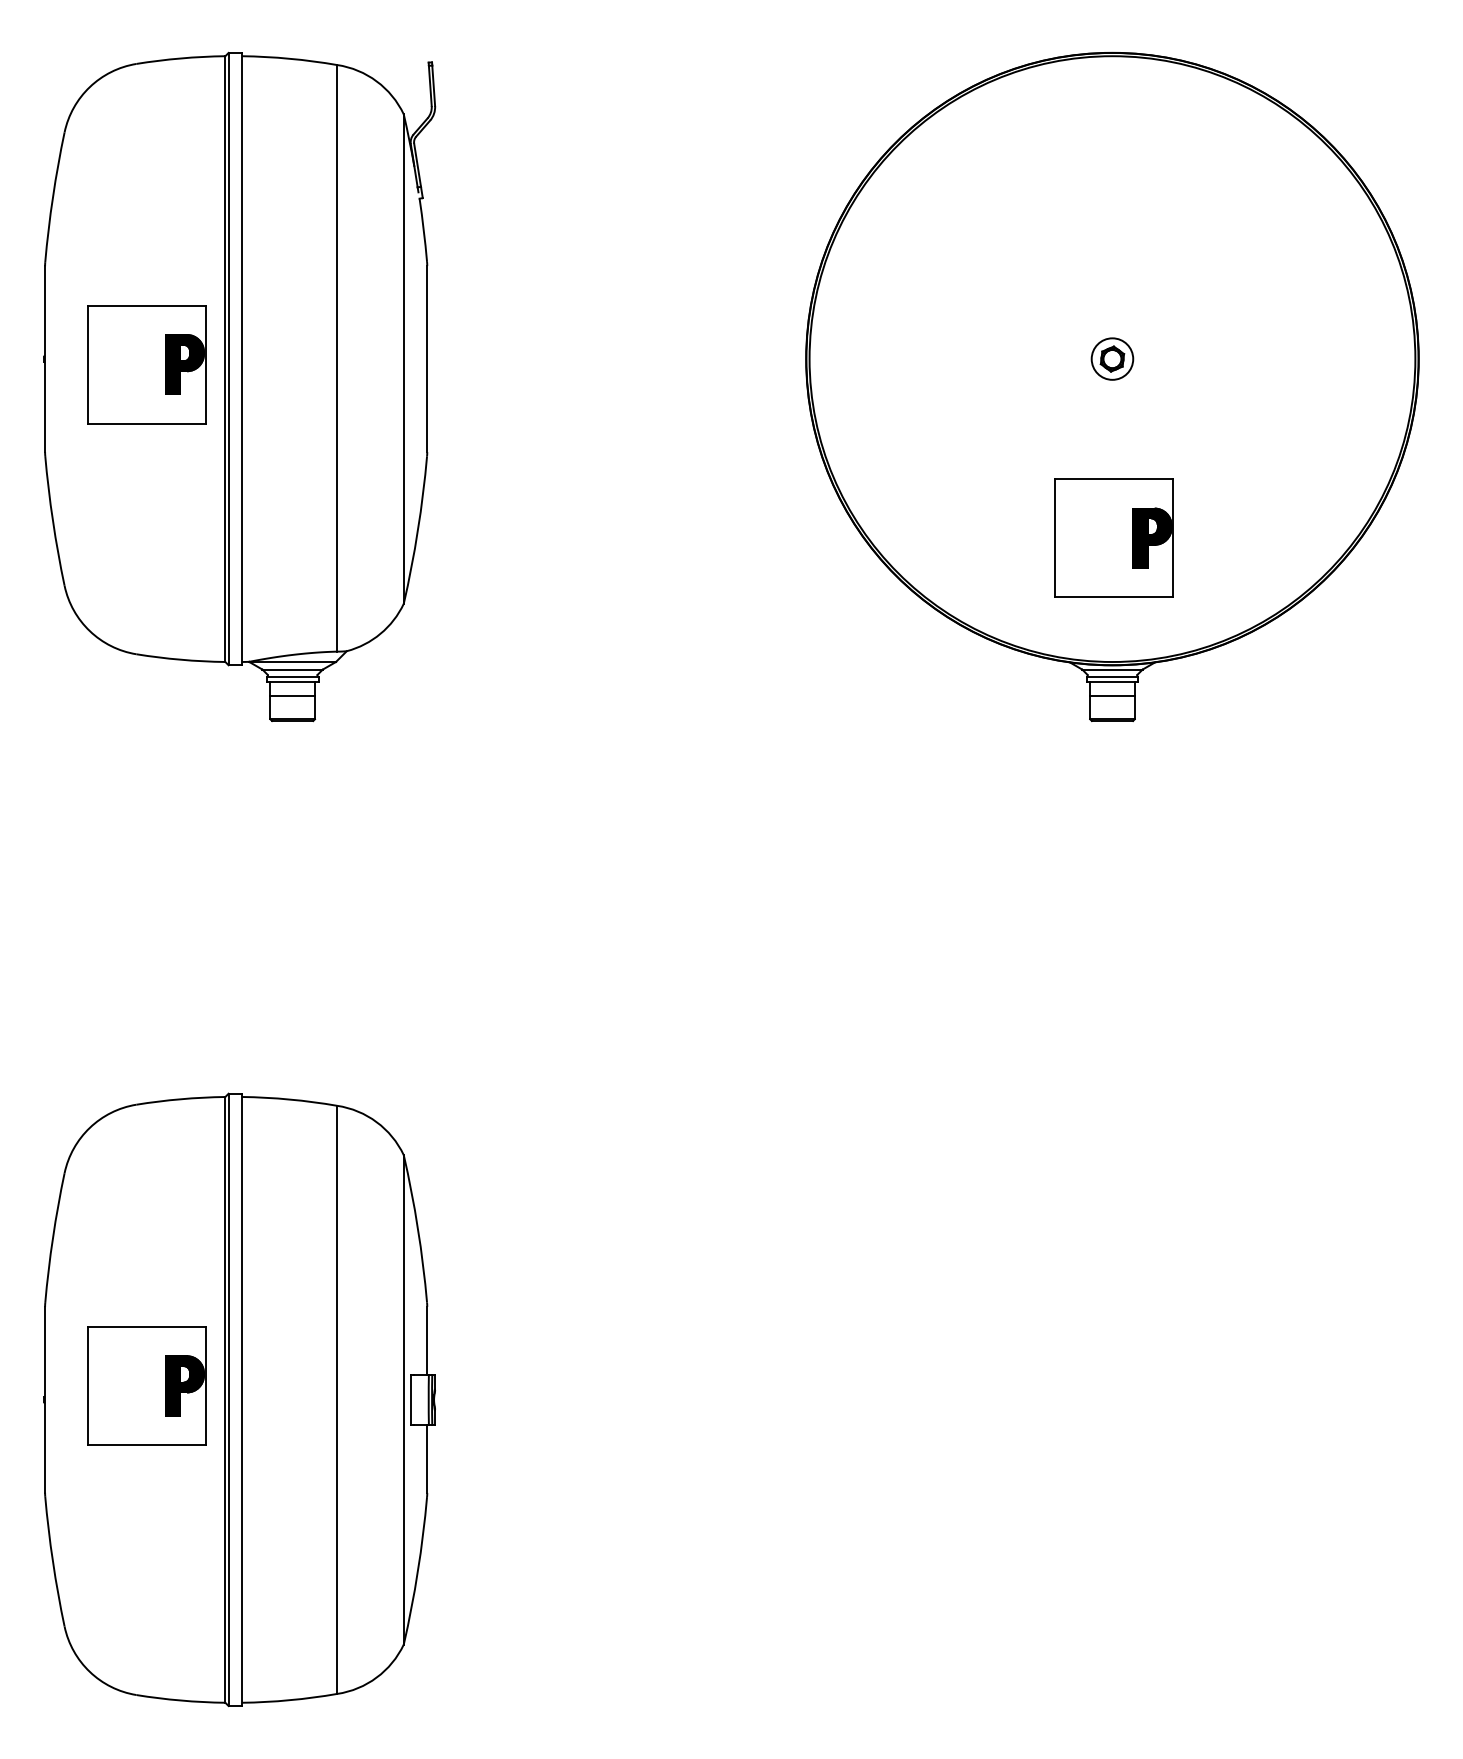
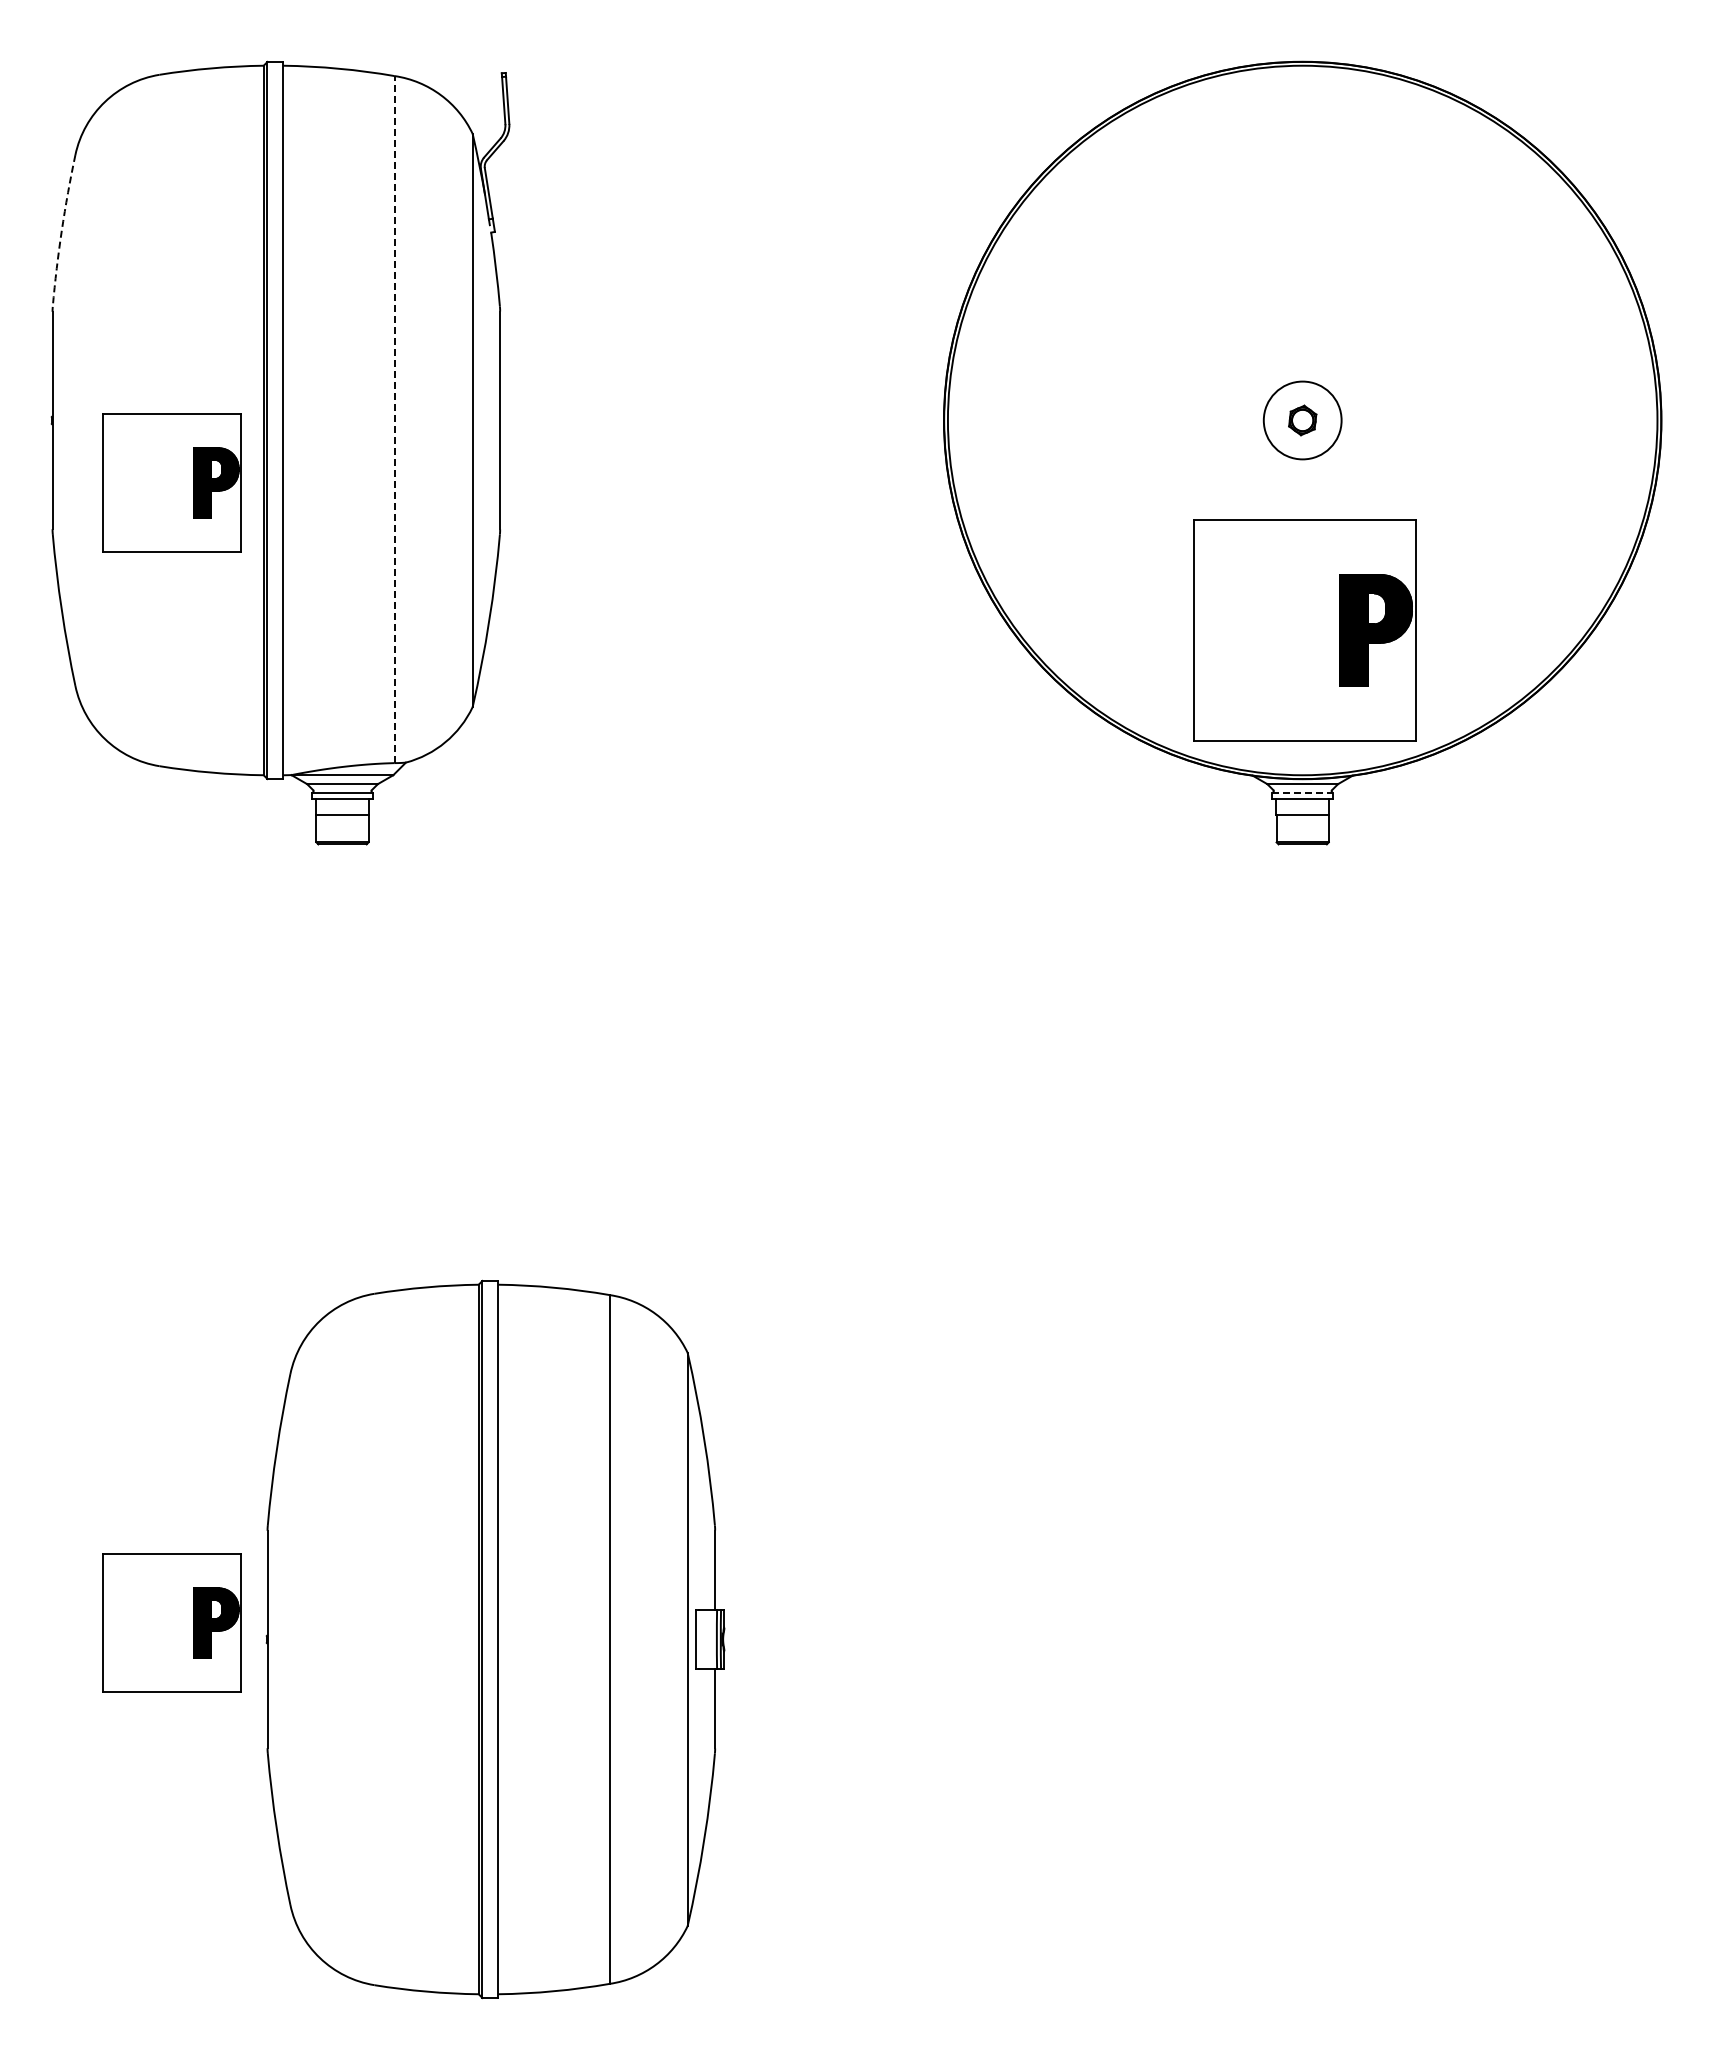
arc: (52, 196) -> (61, 230), solid -> dashed
line: (337, 358) -> (394, 419), solid -> dashed
circle: (1112, 359) -> (1302, 420), size x1.6
part: (146, 364) -> (171, 482), moved
part: (1114, 537) -> (1304, 629), size x1.6
line: (1113, 676) -> (1303, 792), solid -> dashed
part: (239, 1399) -> (495, 1639), moved

